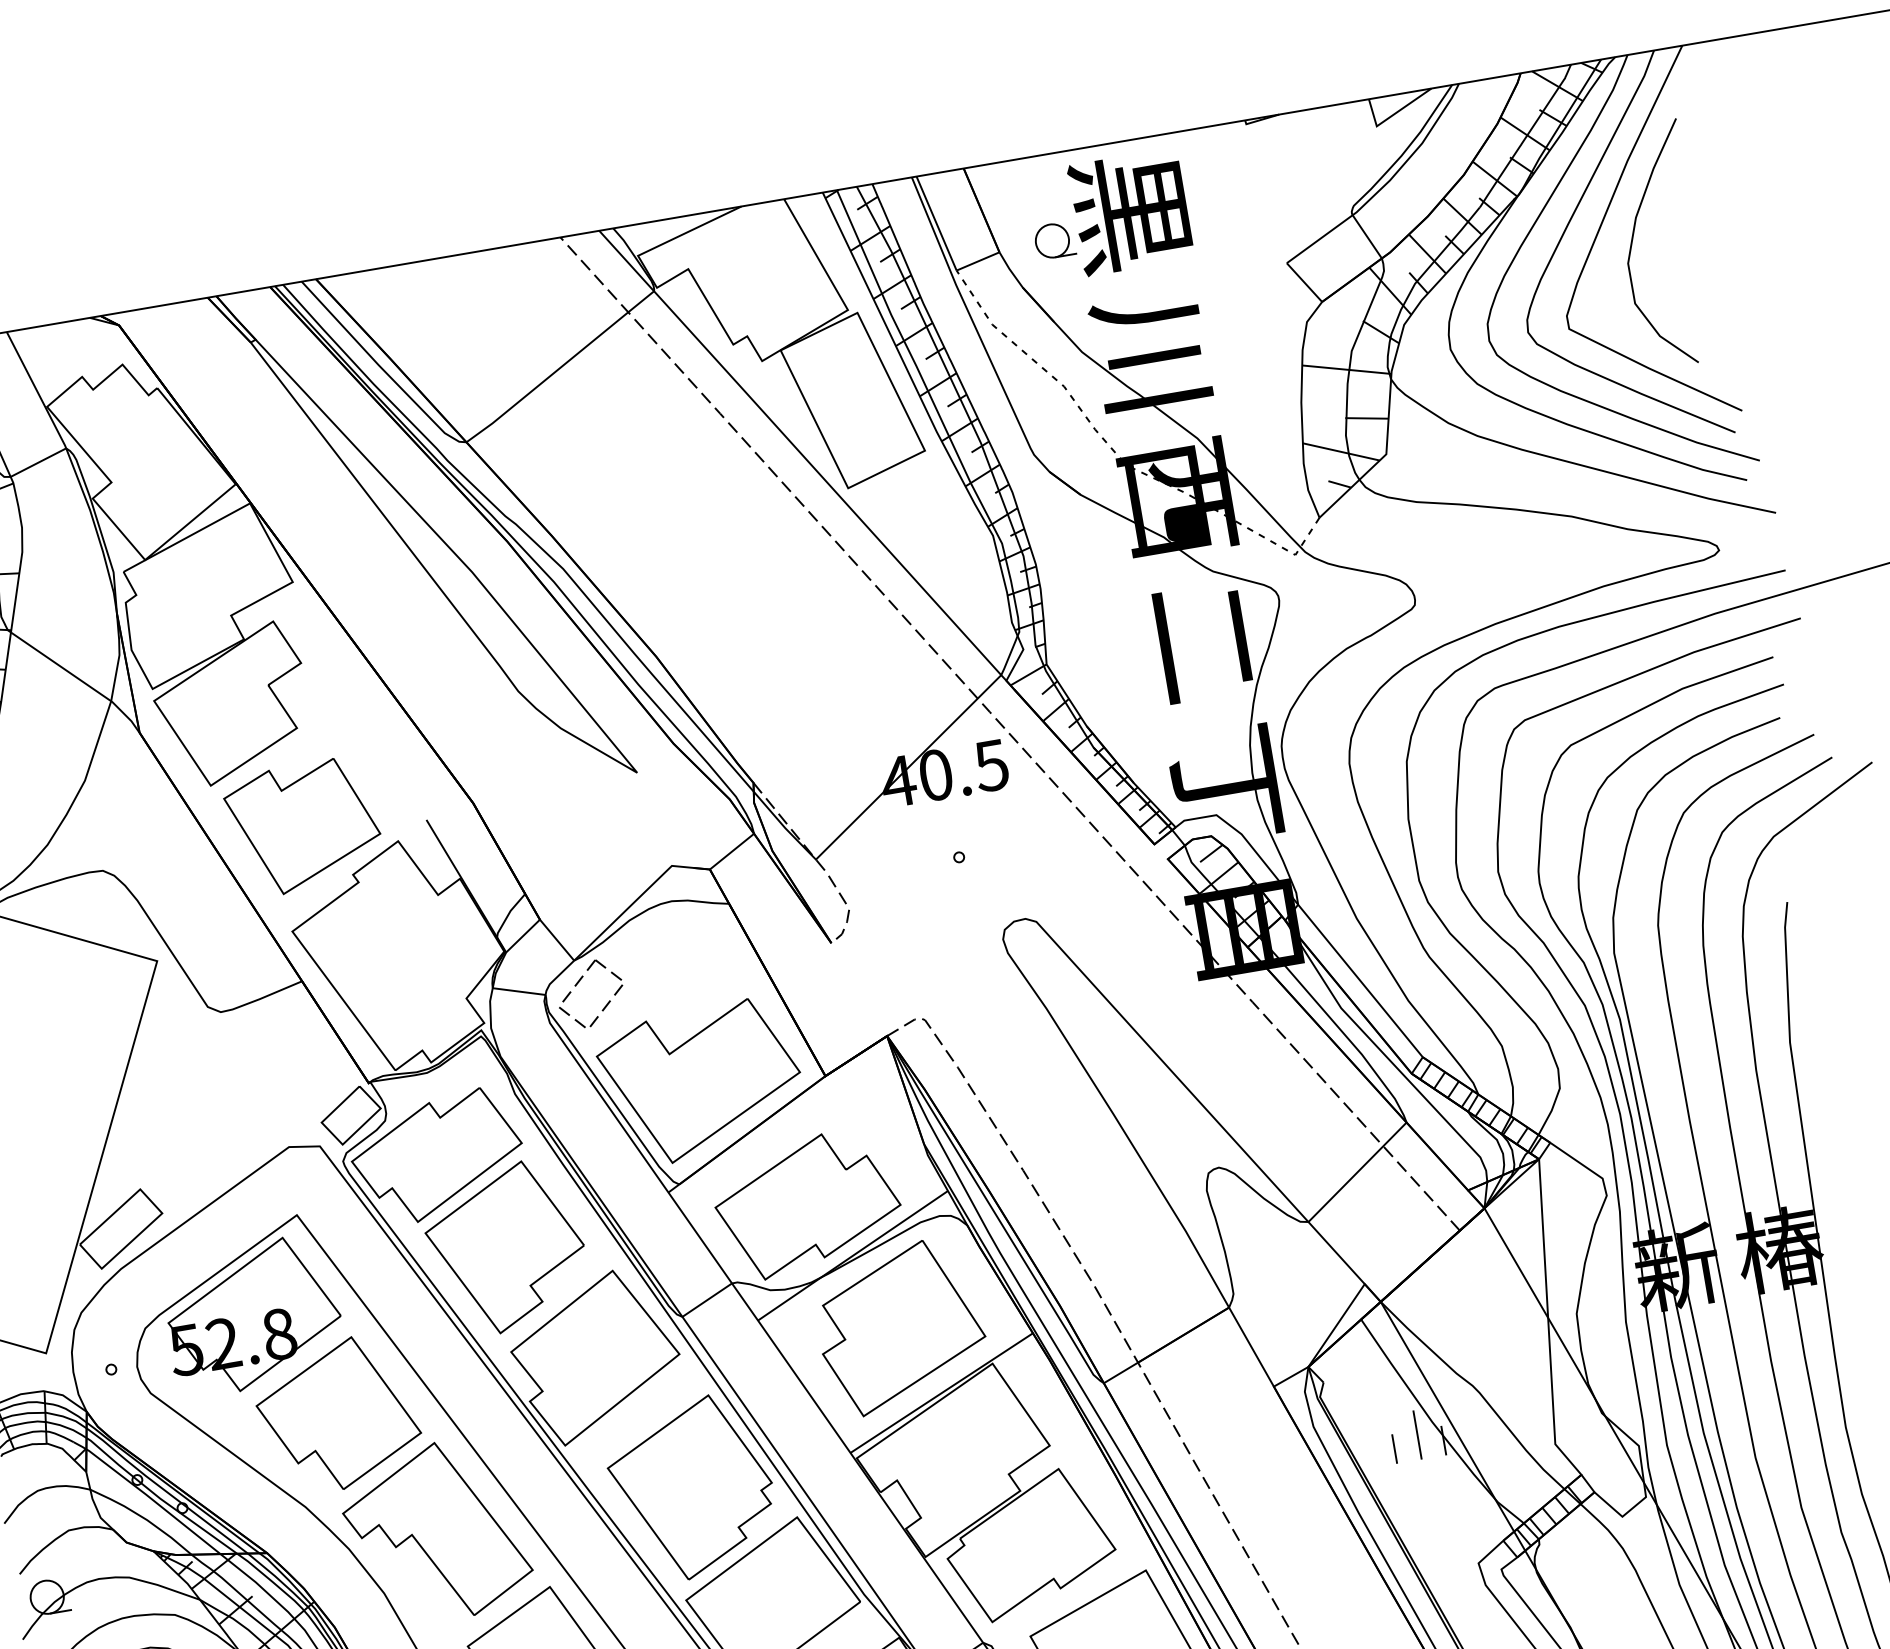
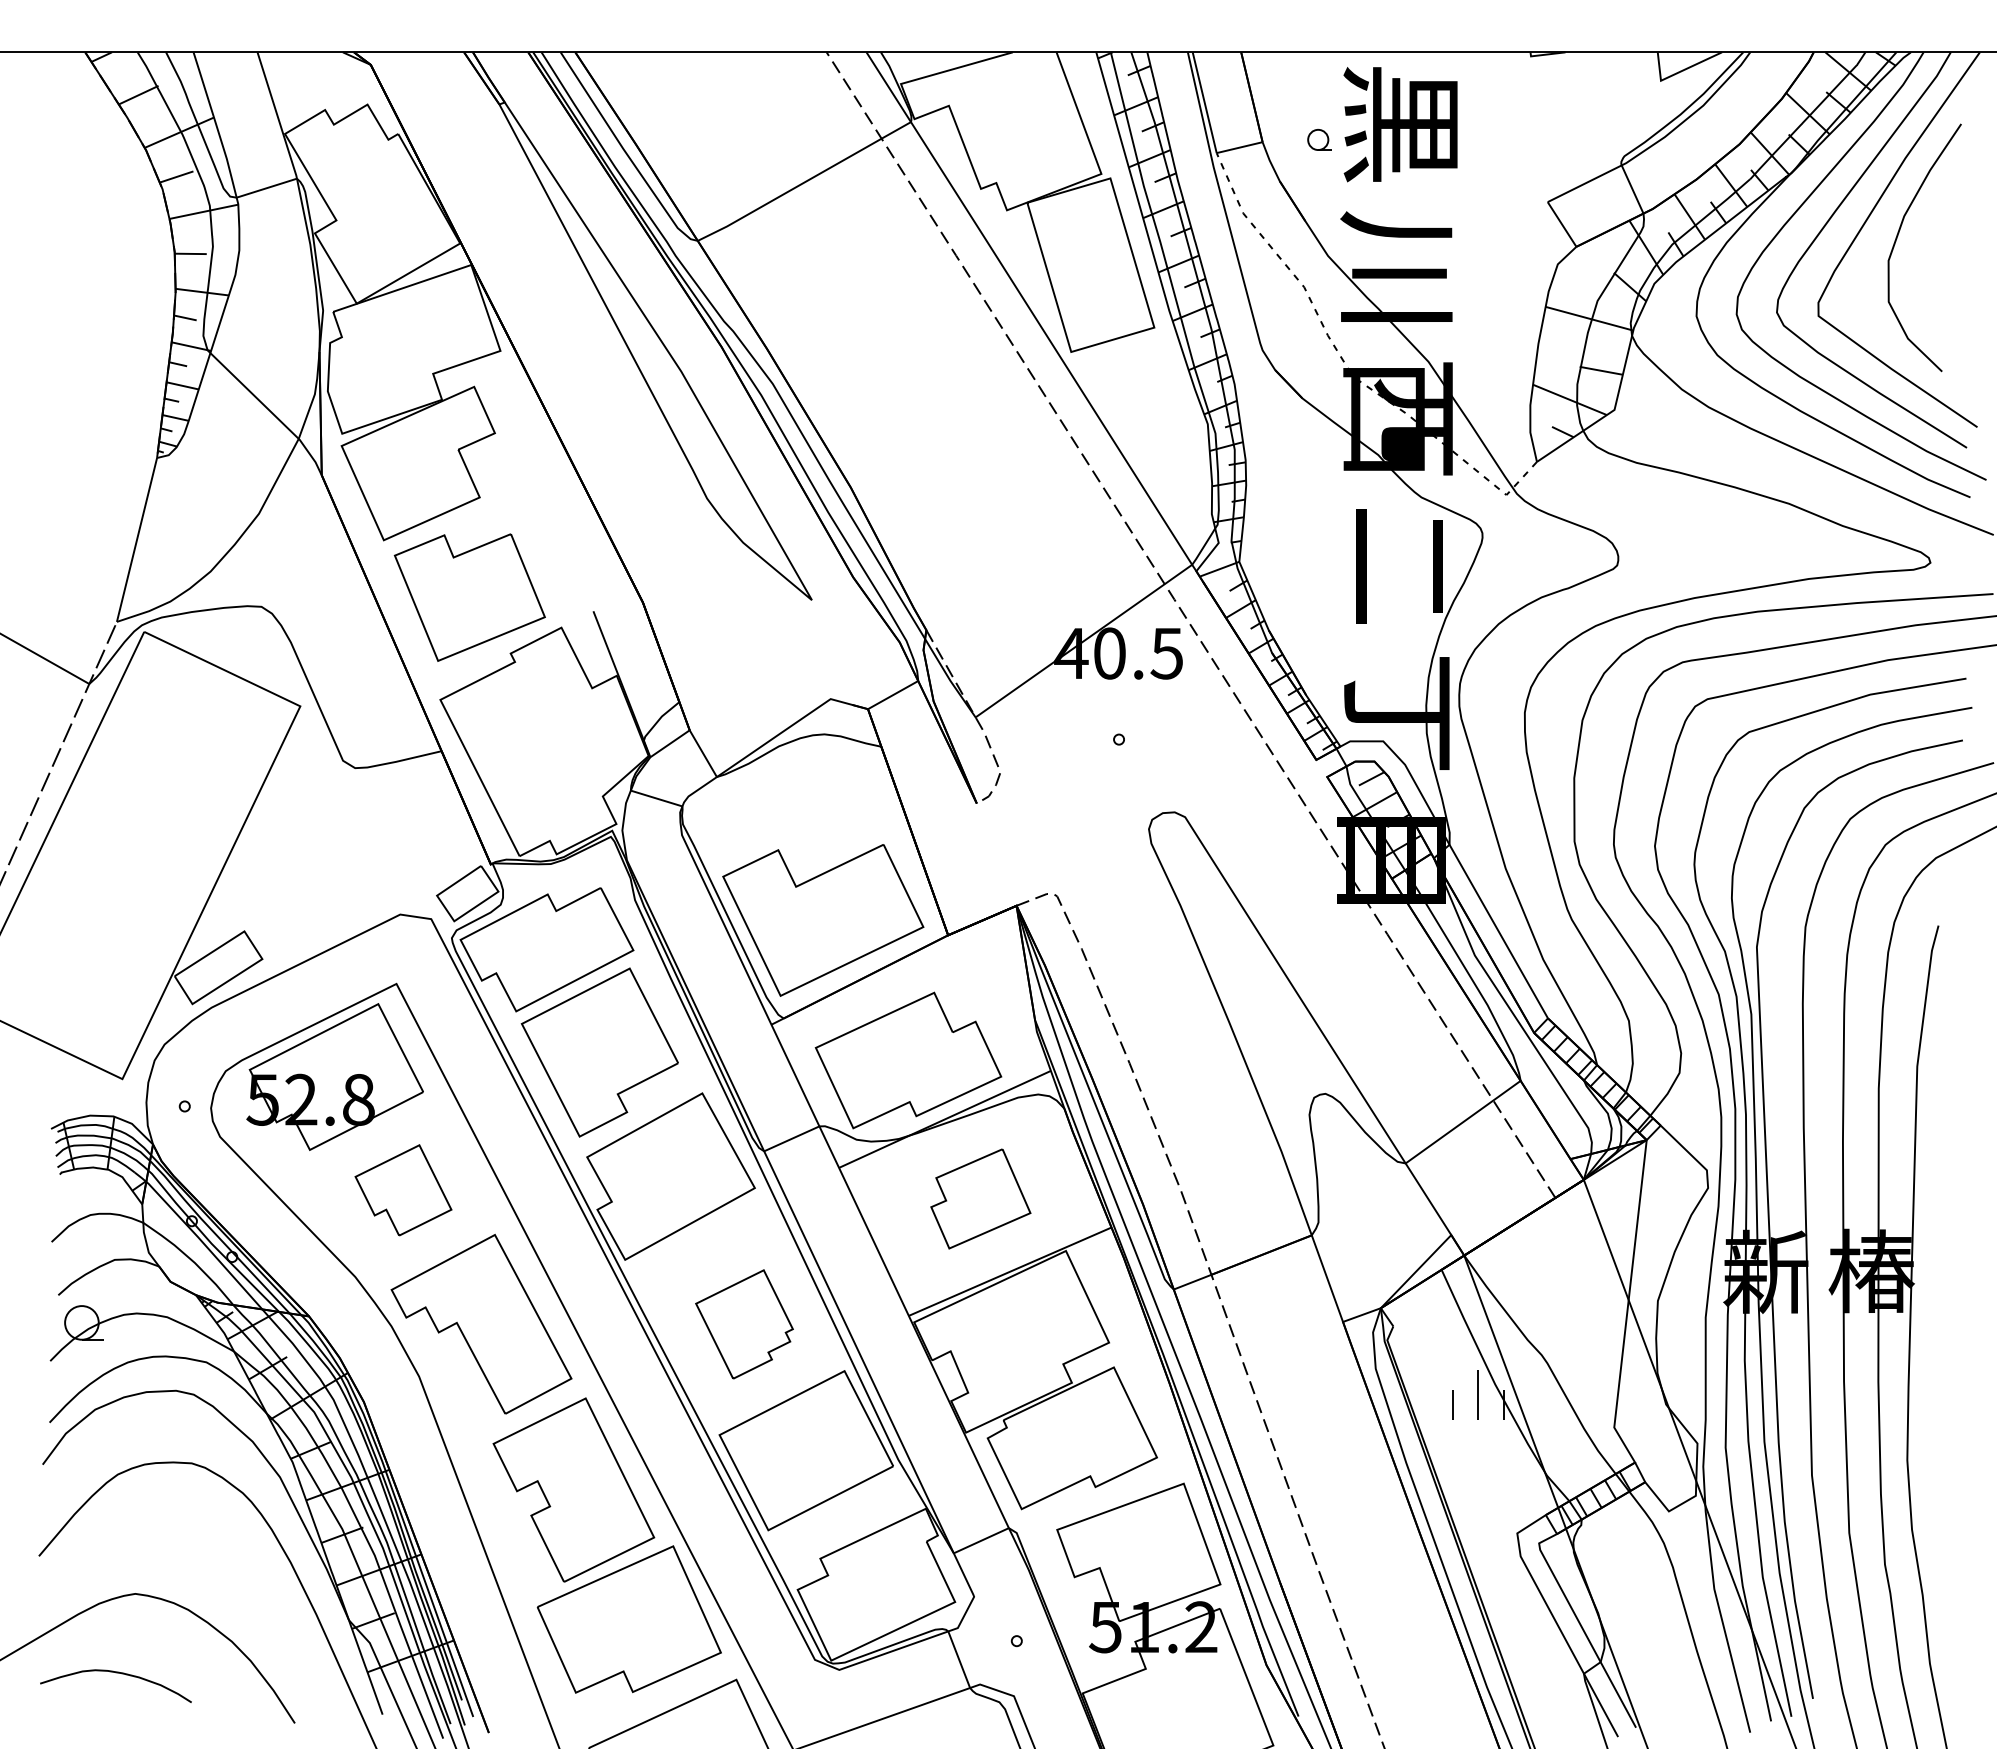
part: (1054, 240) -> (1319, 139), size x0.6
part: (577, 984) -> (716, 801), removed
part: (900, 1326) -> (980, 1198), size x0.6
part: (338, 1414) -> (403, 1190), size x0.6
part: (692, 1488) -> (744, 1324), size x0.6

